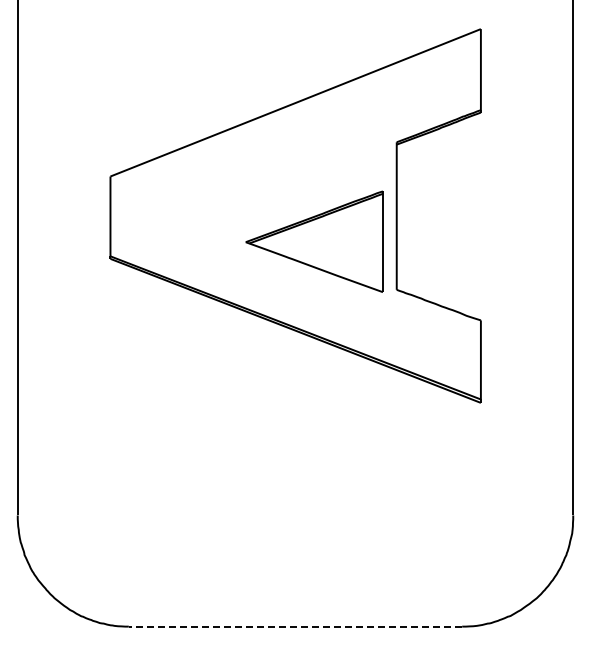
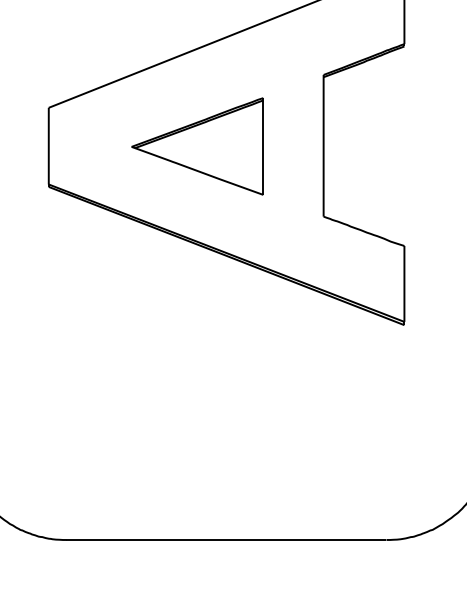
part: (314, 241) -> (197, 146), moved
line: (295, 626) -> (226, 539), dashed -> solid

